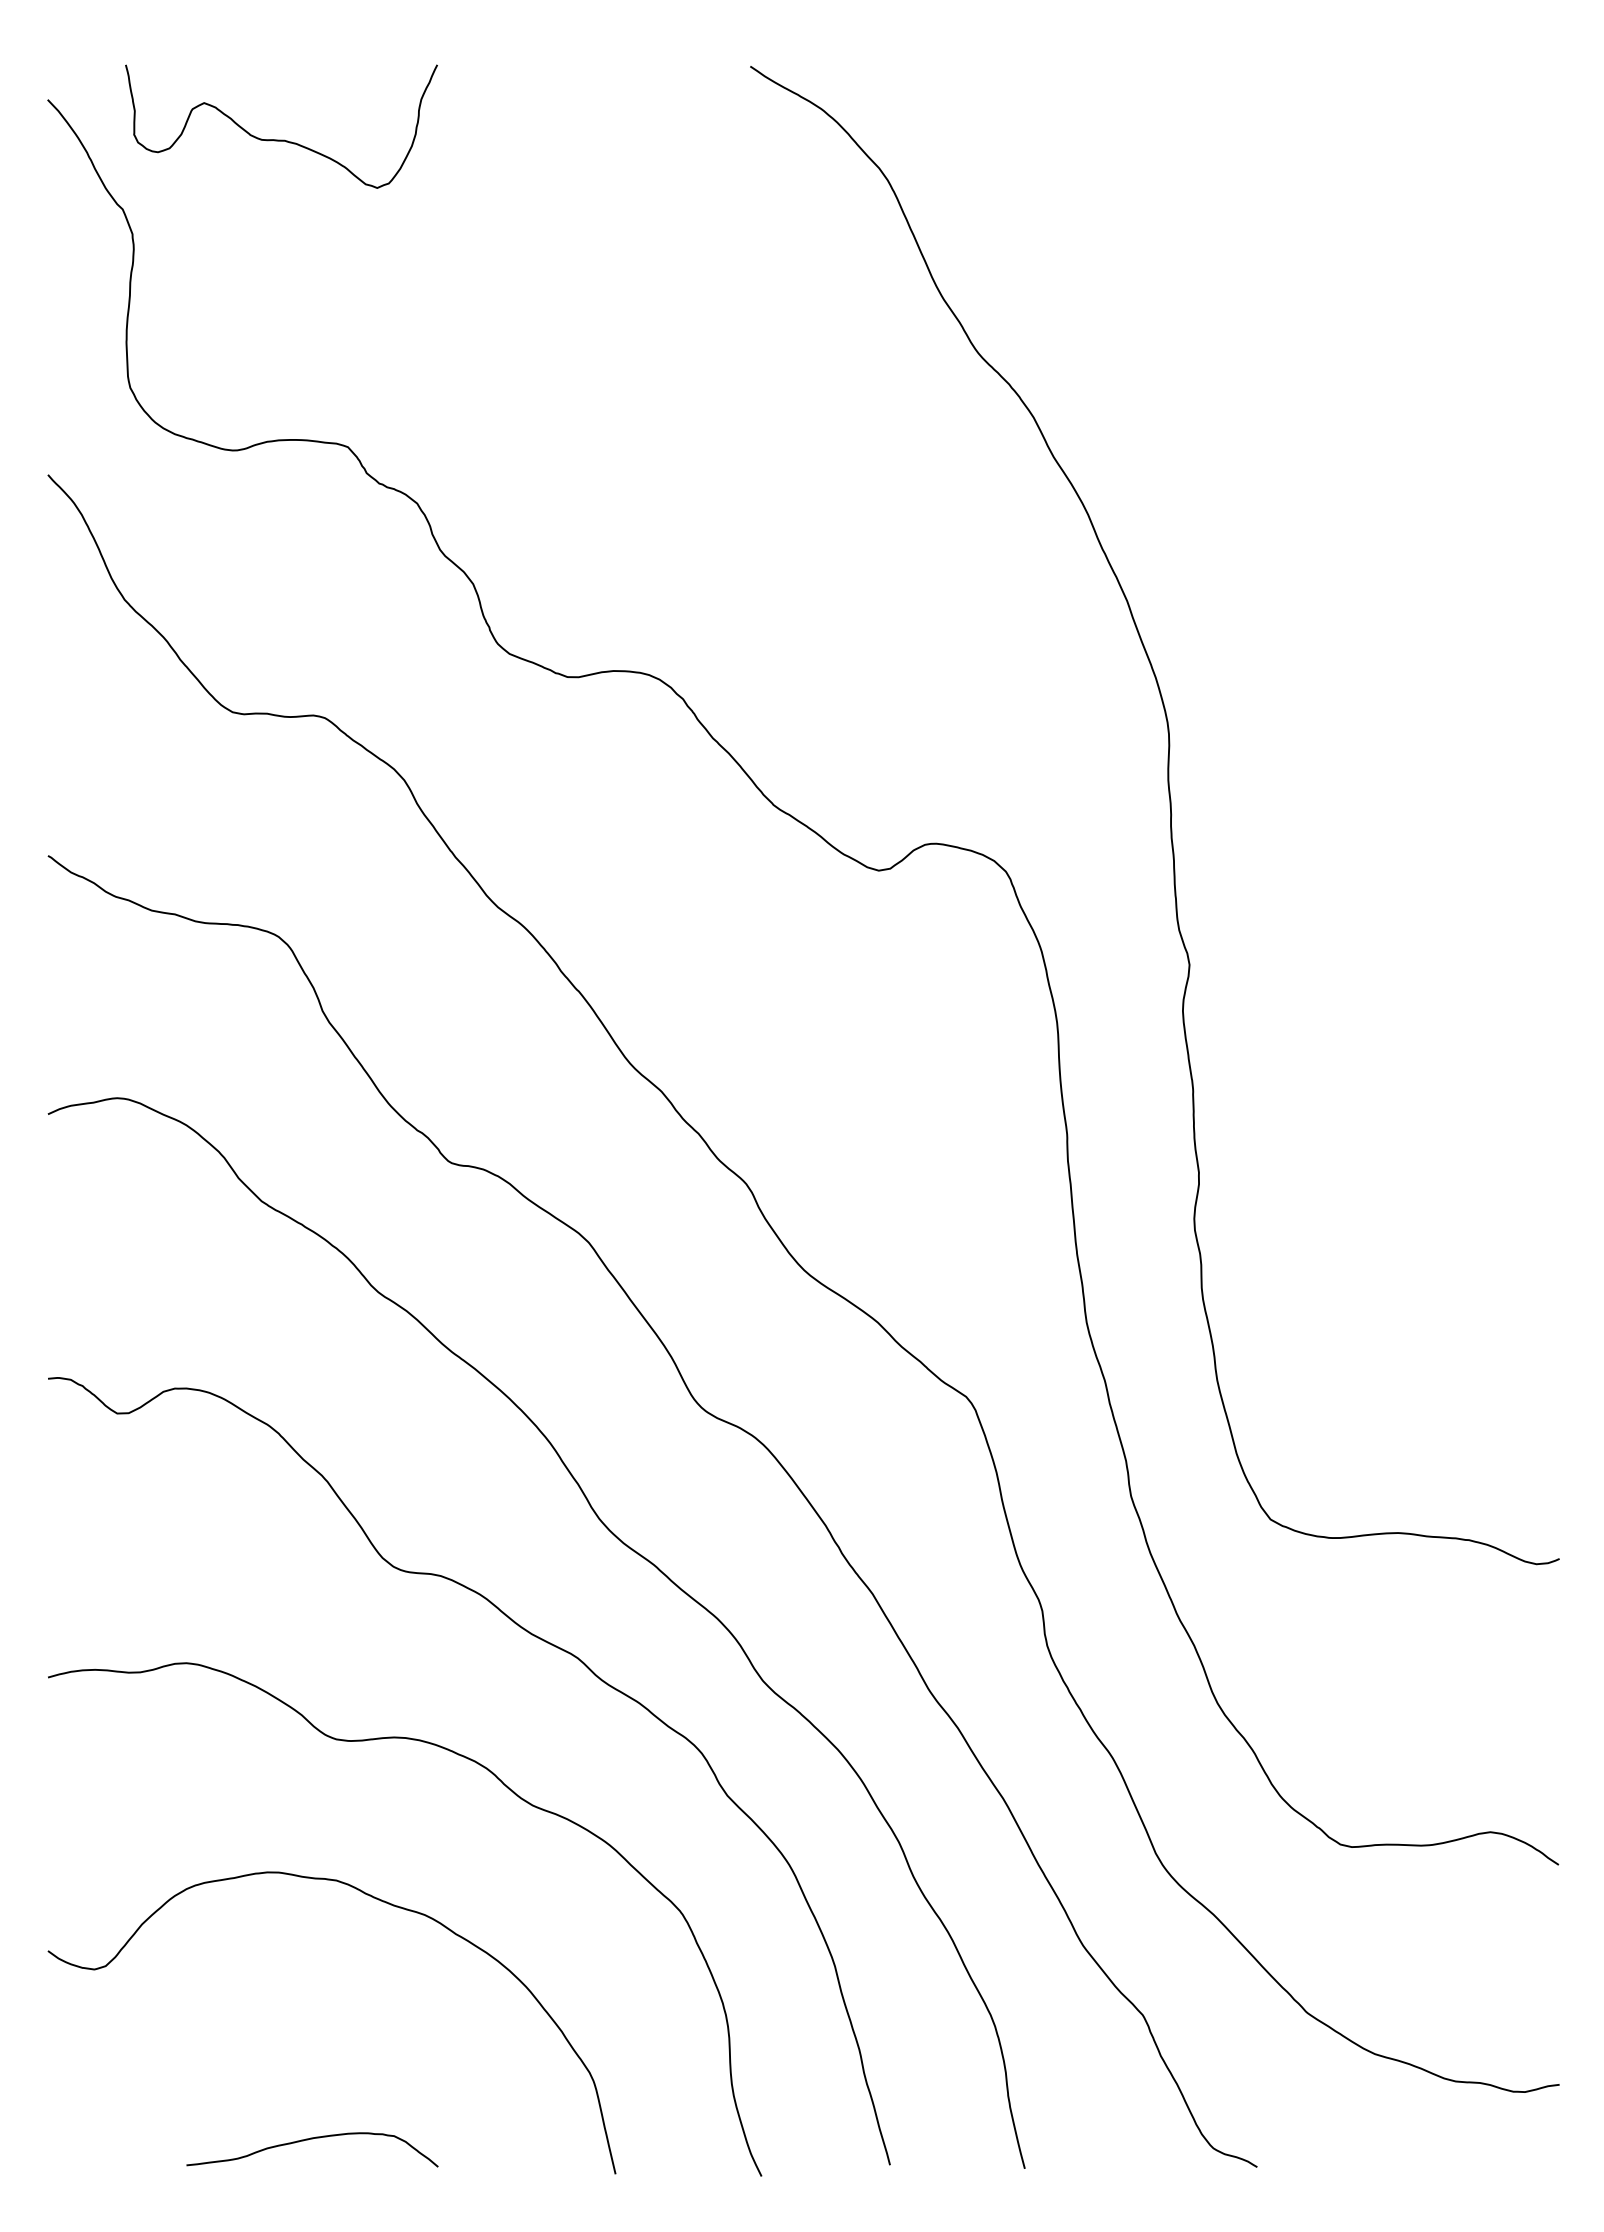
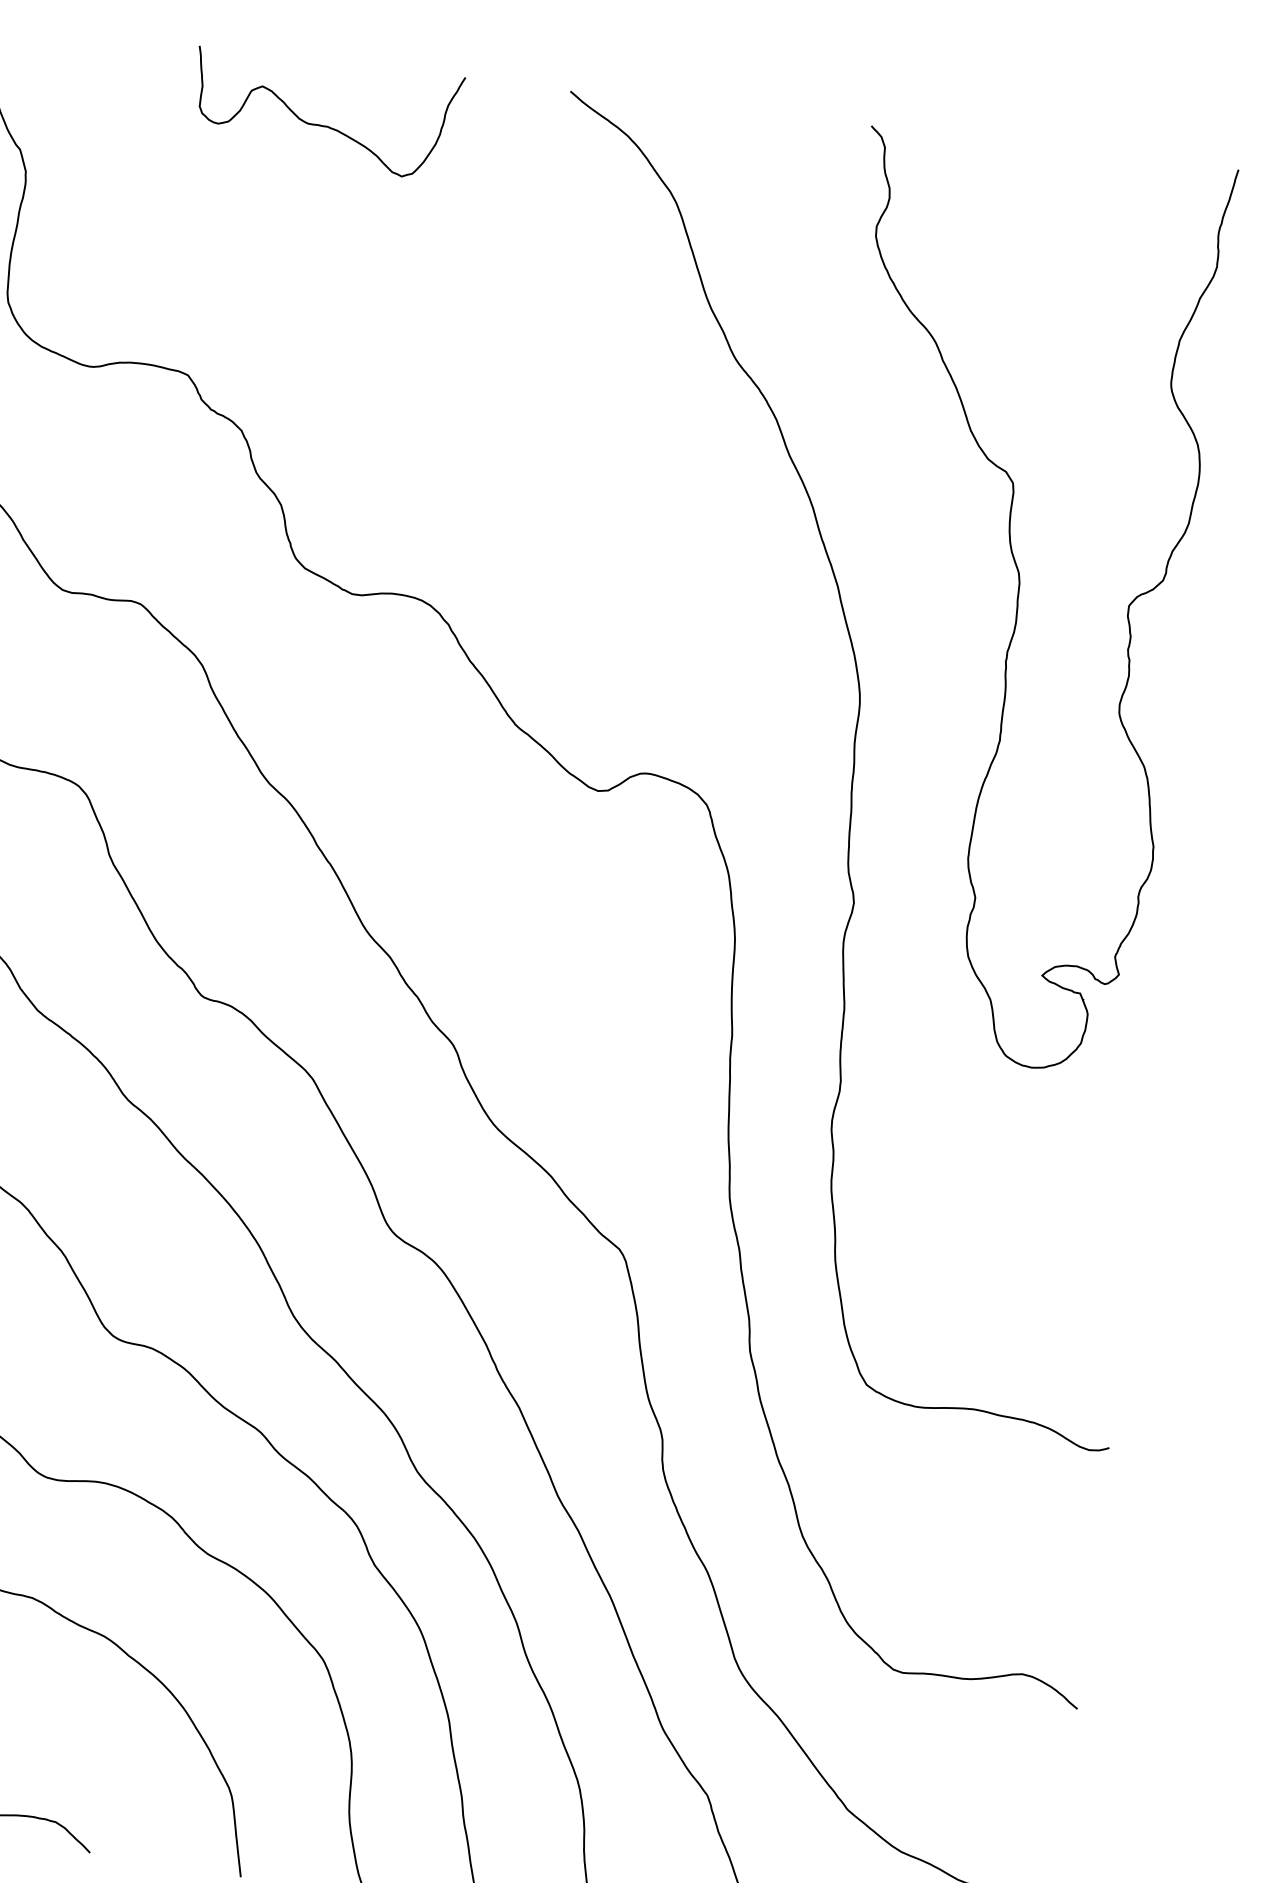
curve: (281, 139) -> (324, 125), moved
curve: (1336, 597) -> (1016, 604), added

